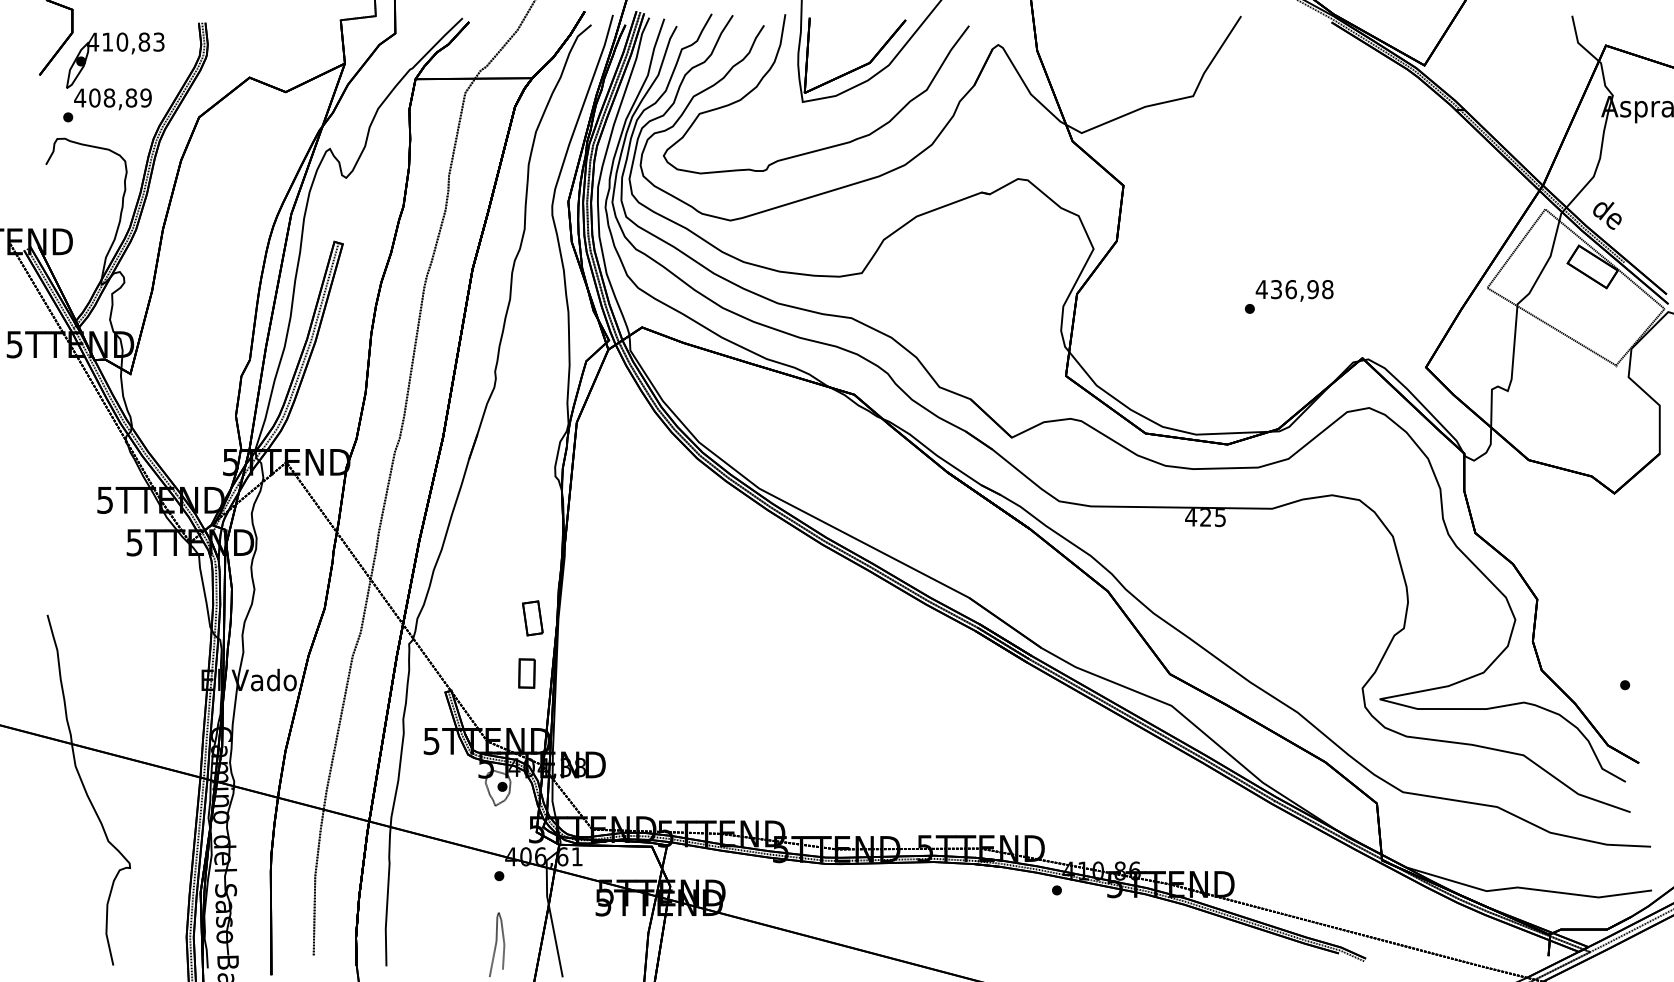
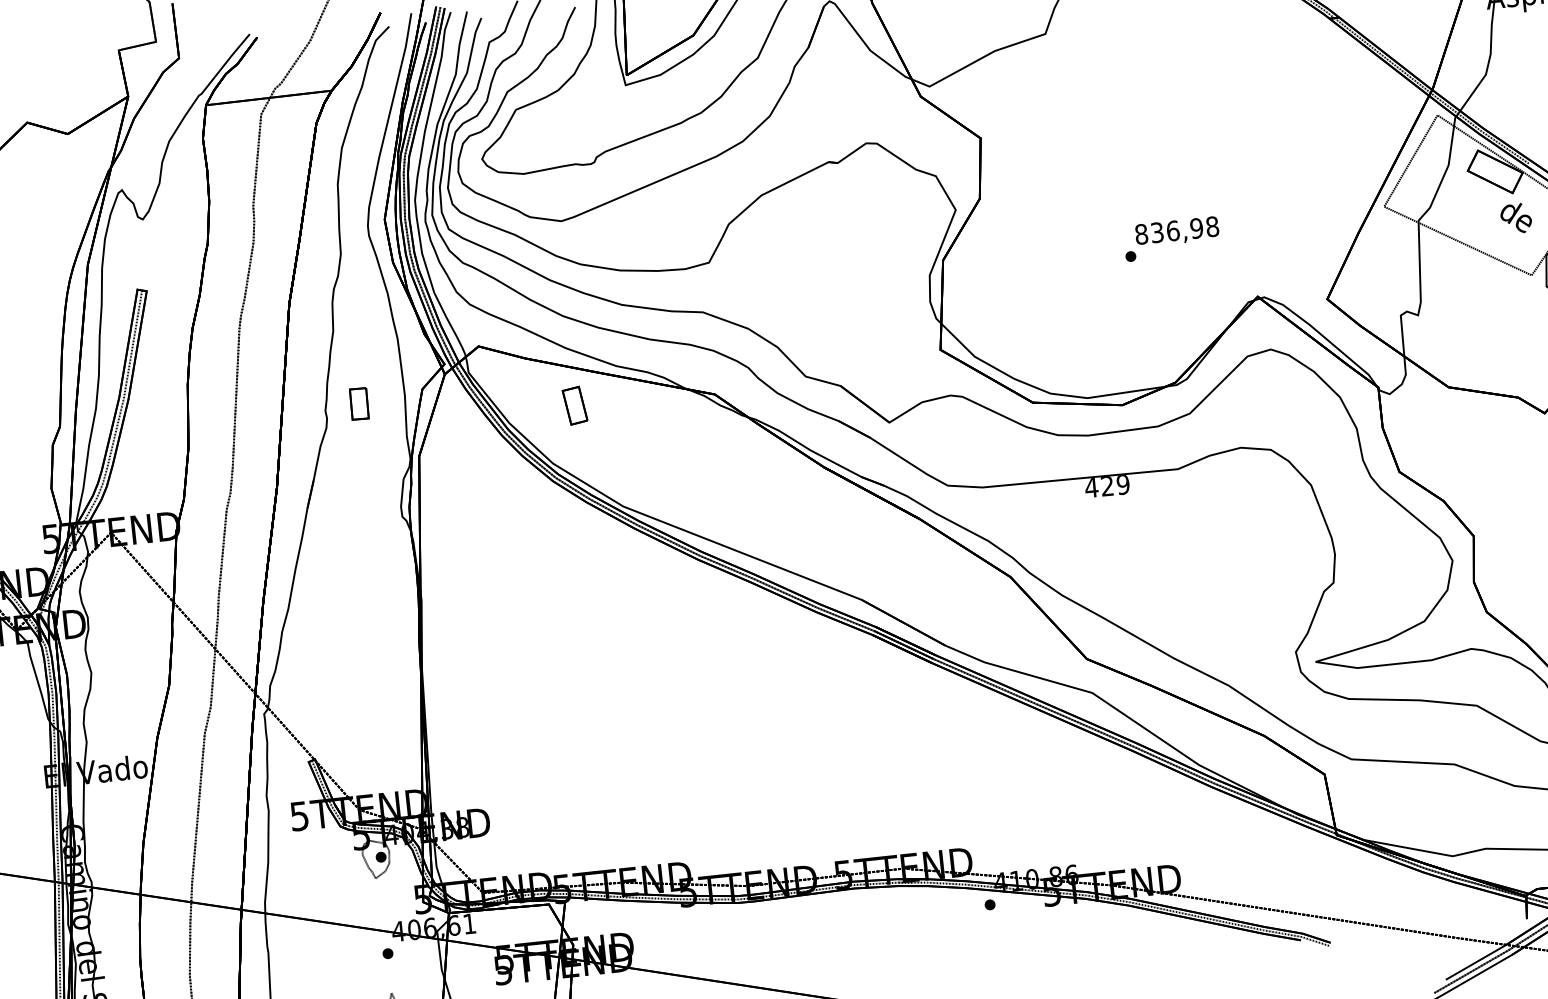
text: (1607, 215) -> (1516, 218), moved
text: (1261, 289) -> (1141, 234), 436,98 -> 836,98
text: (1220, 517) -> (1123, 484), 425 -> 429
part: (532, 618) -> (574, 405), moved
part: (526, 673) -> (358, 403), moved

